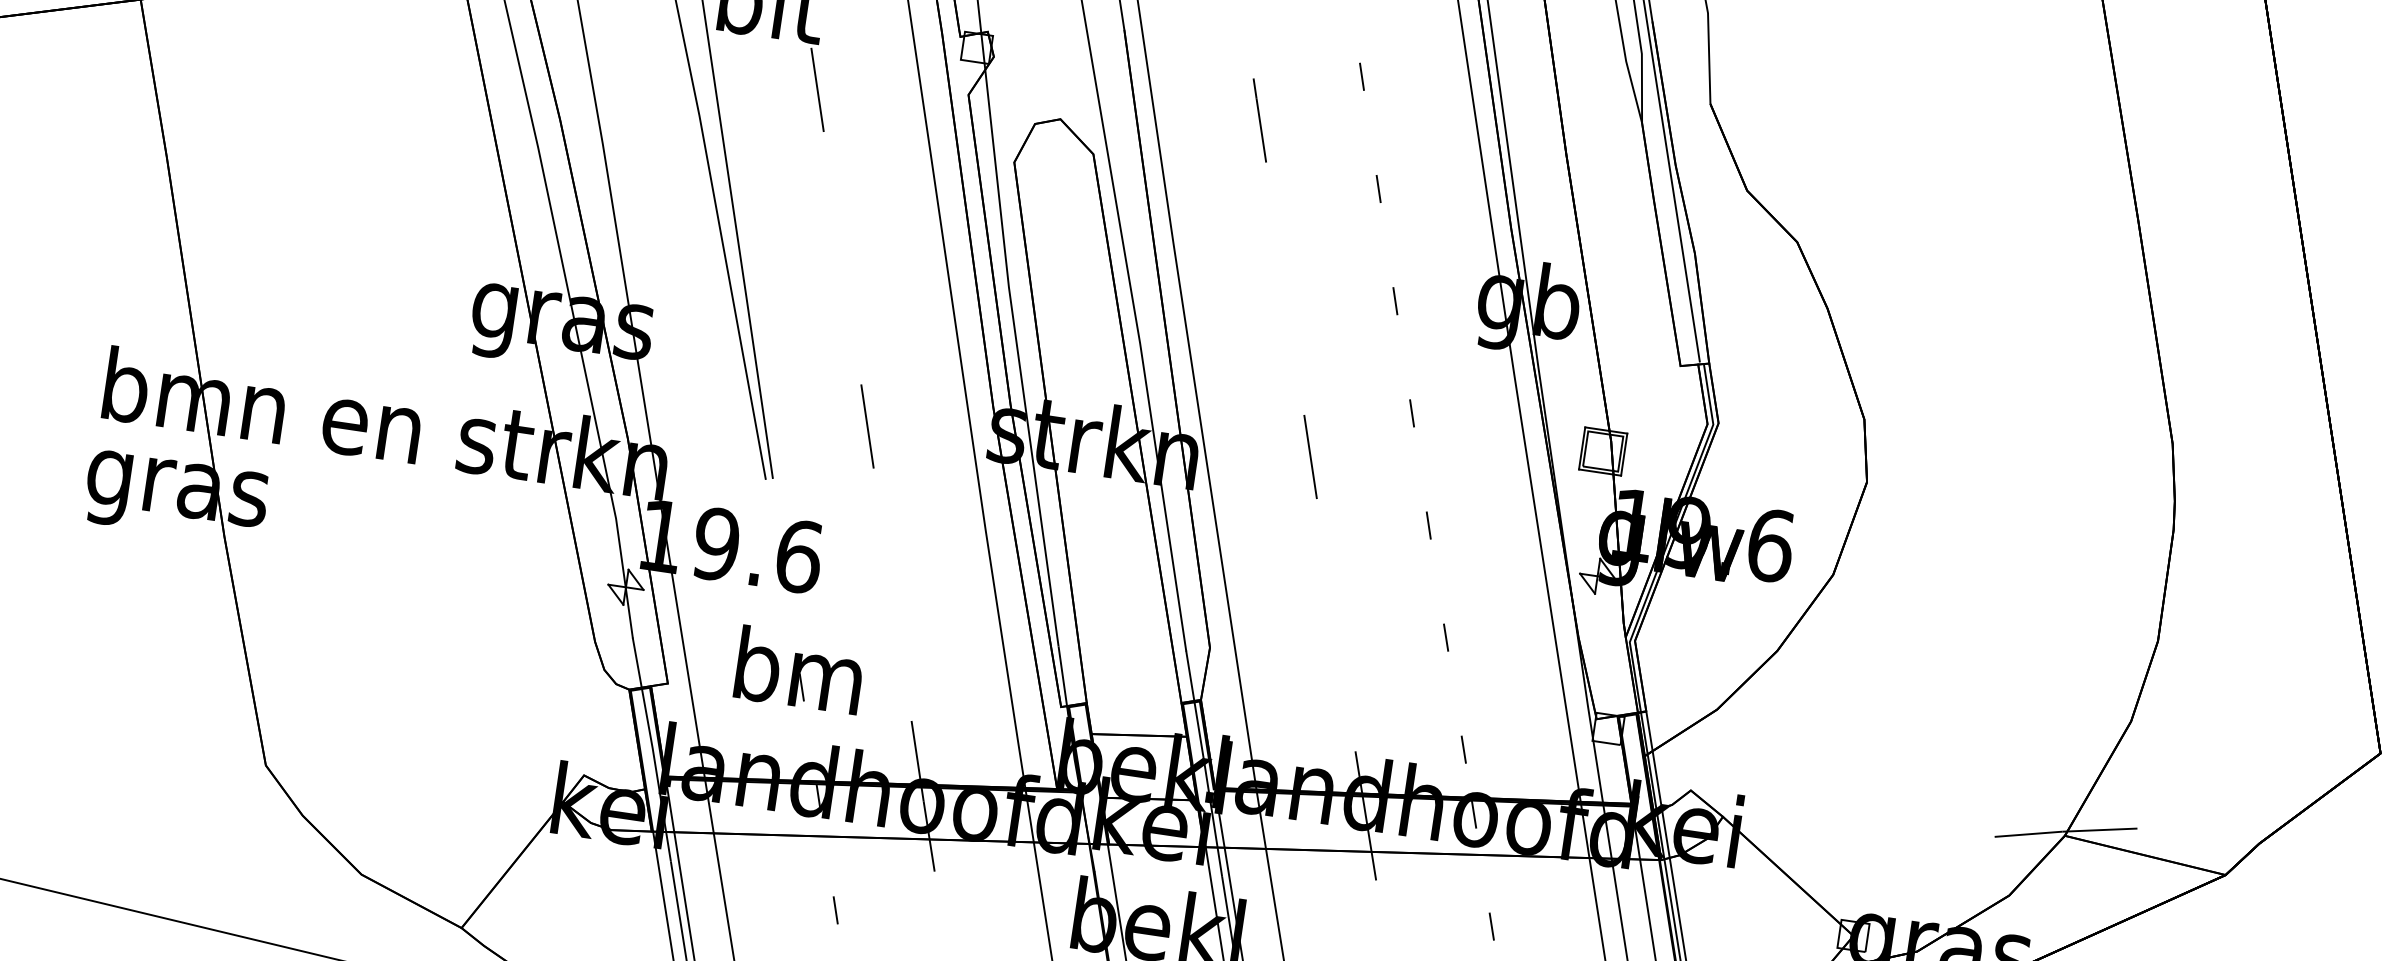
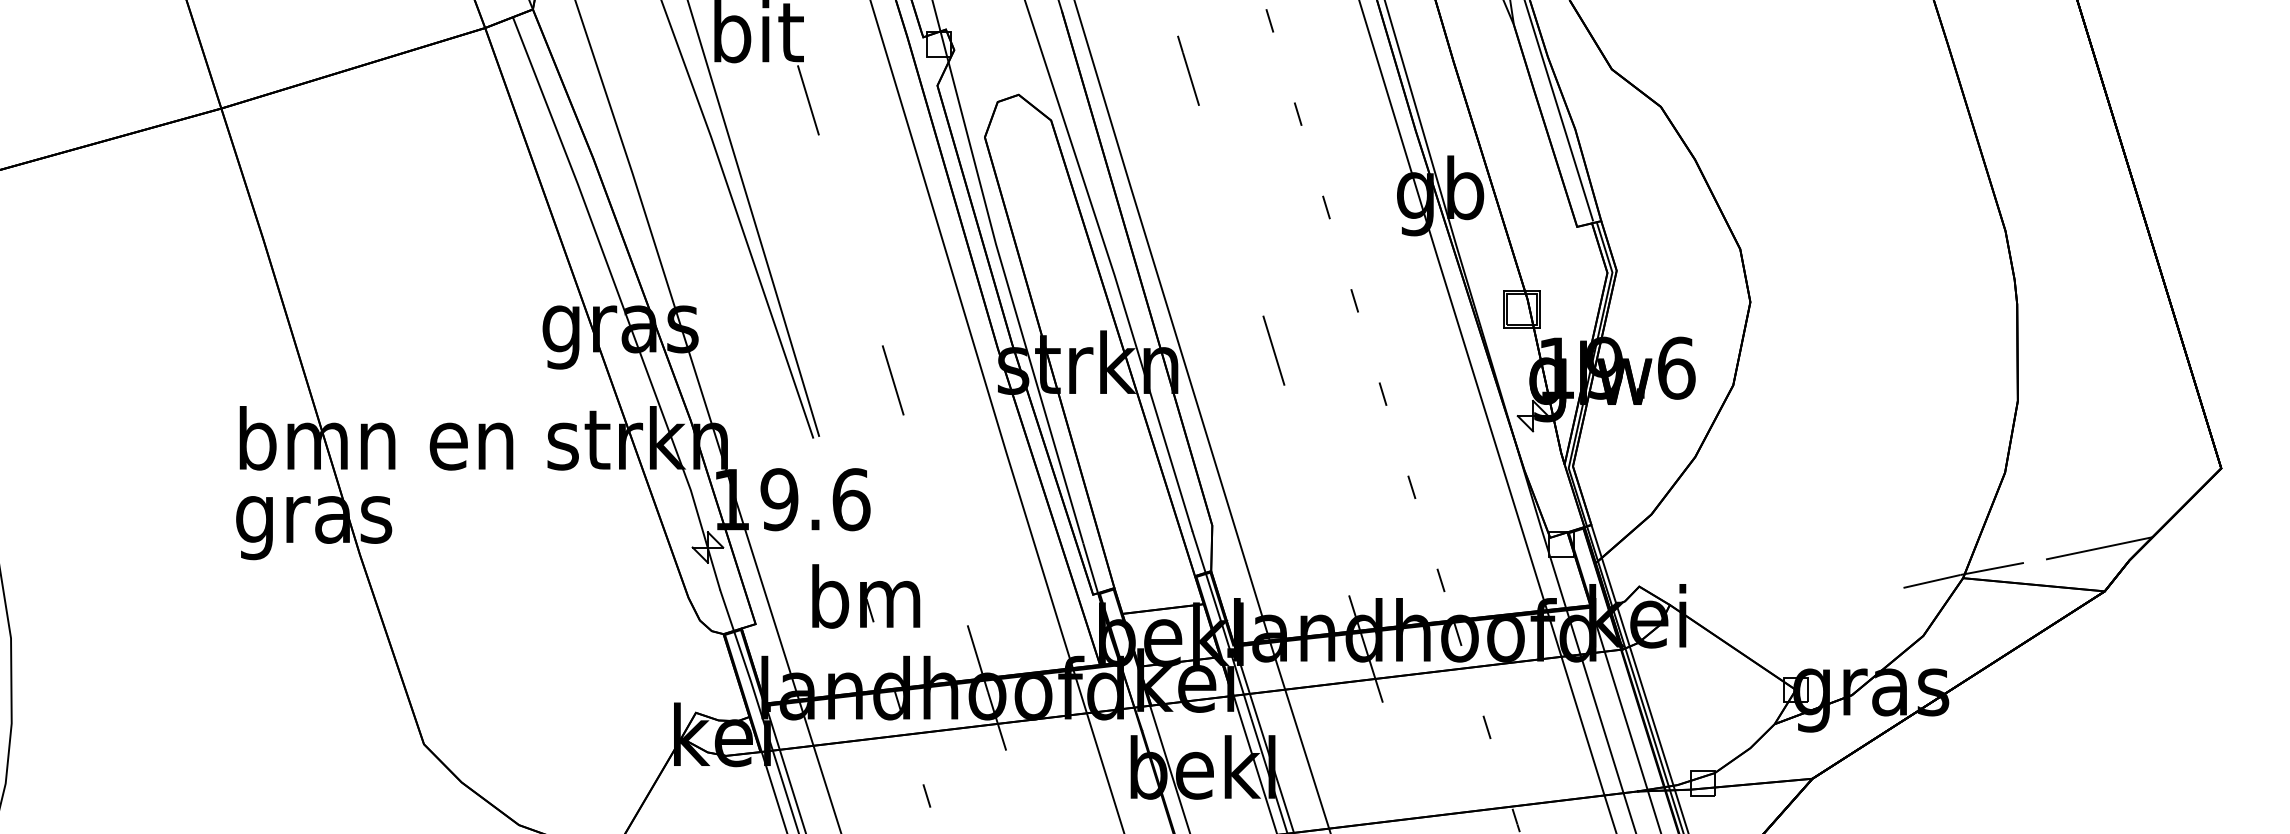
line: (2226, 824) -> (2099, 548), added

